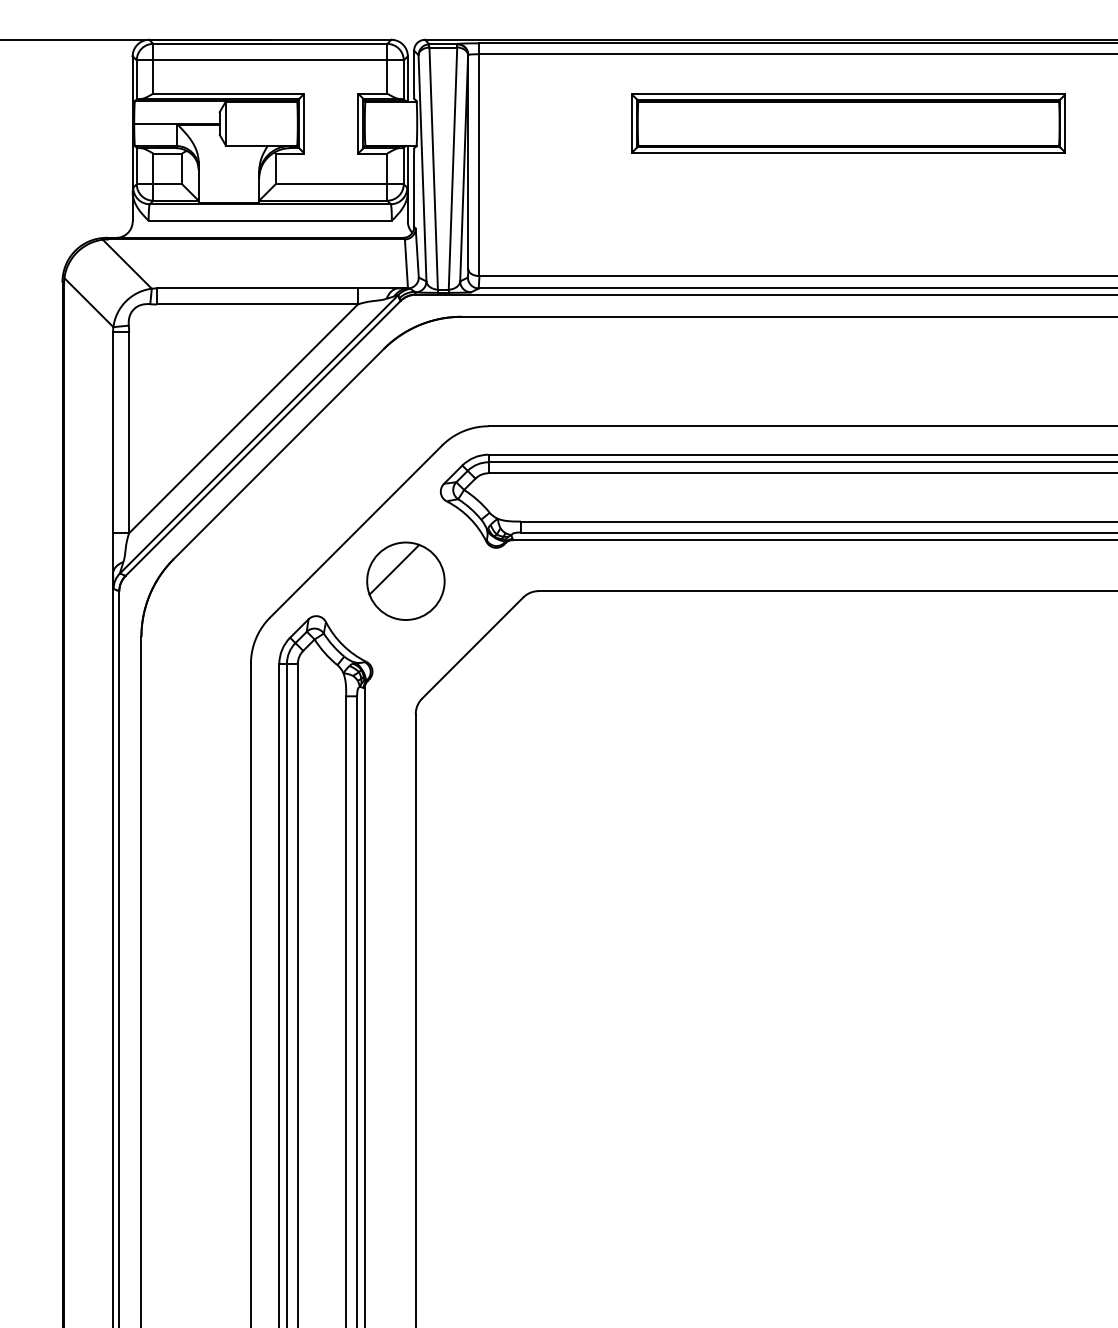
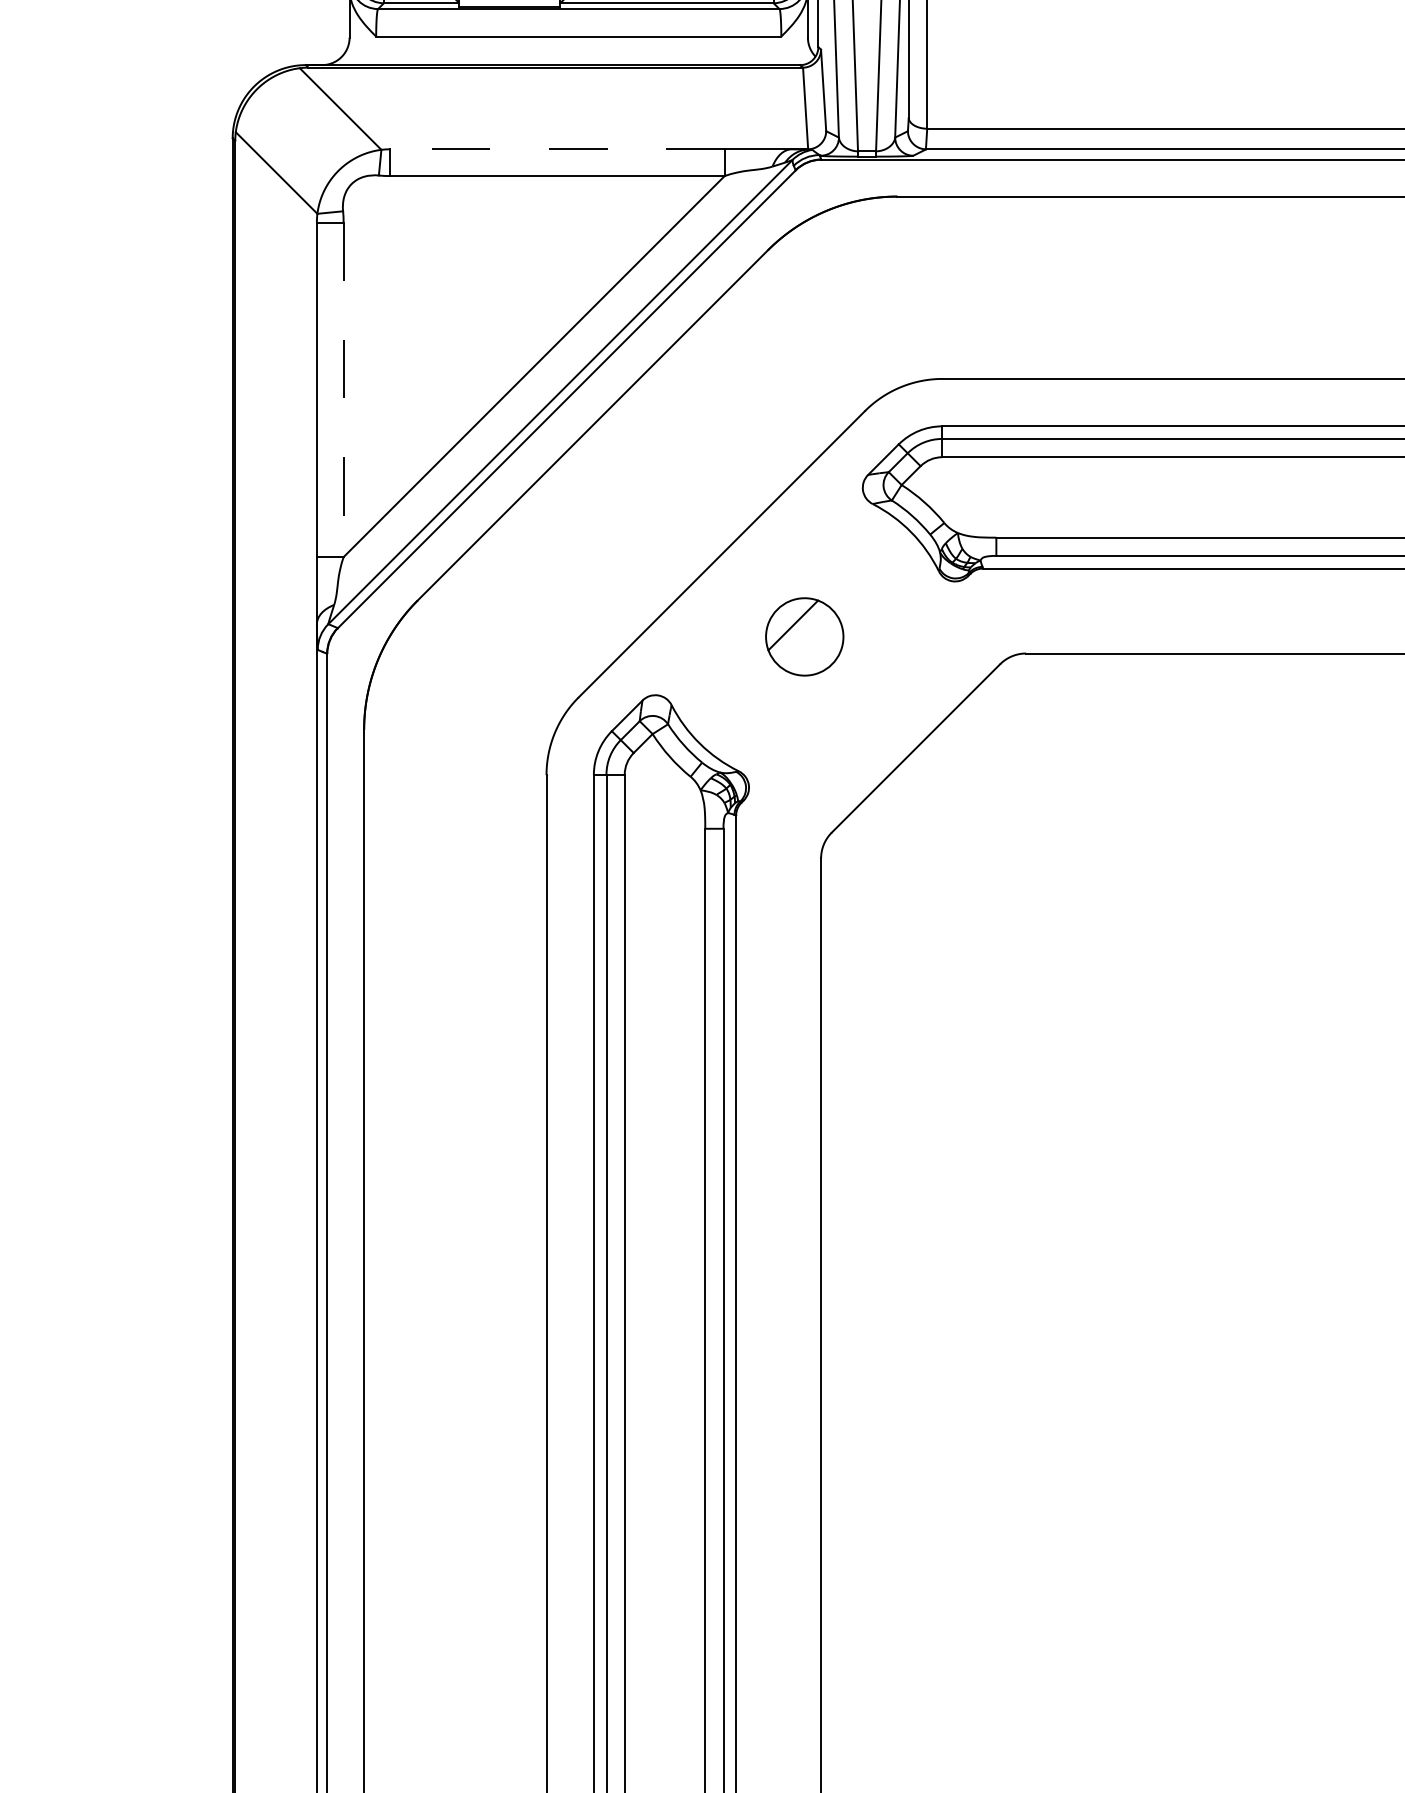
line: (256, 288) -> (555, 149), solid -> dashed
line: (129, 433) -> (344, 390), solid -> dashed
part: (405, 580) -> (804, 635), size x0.6

